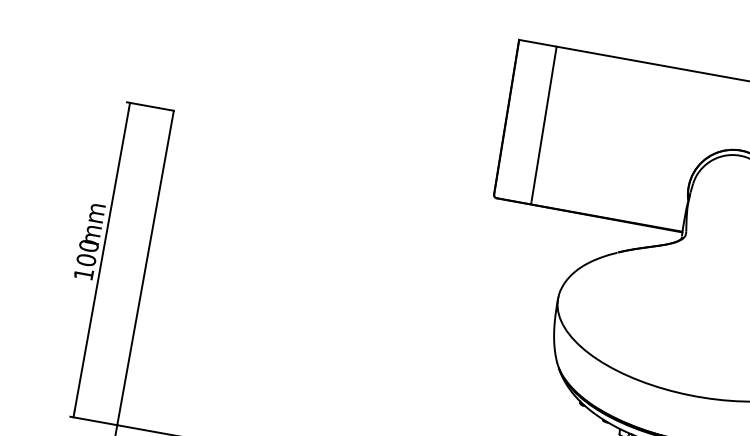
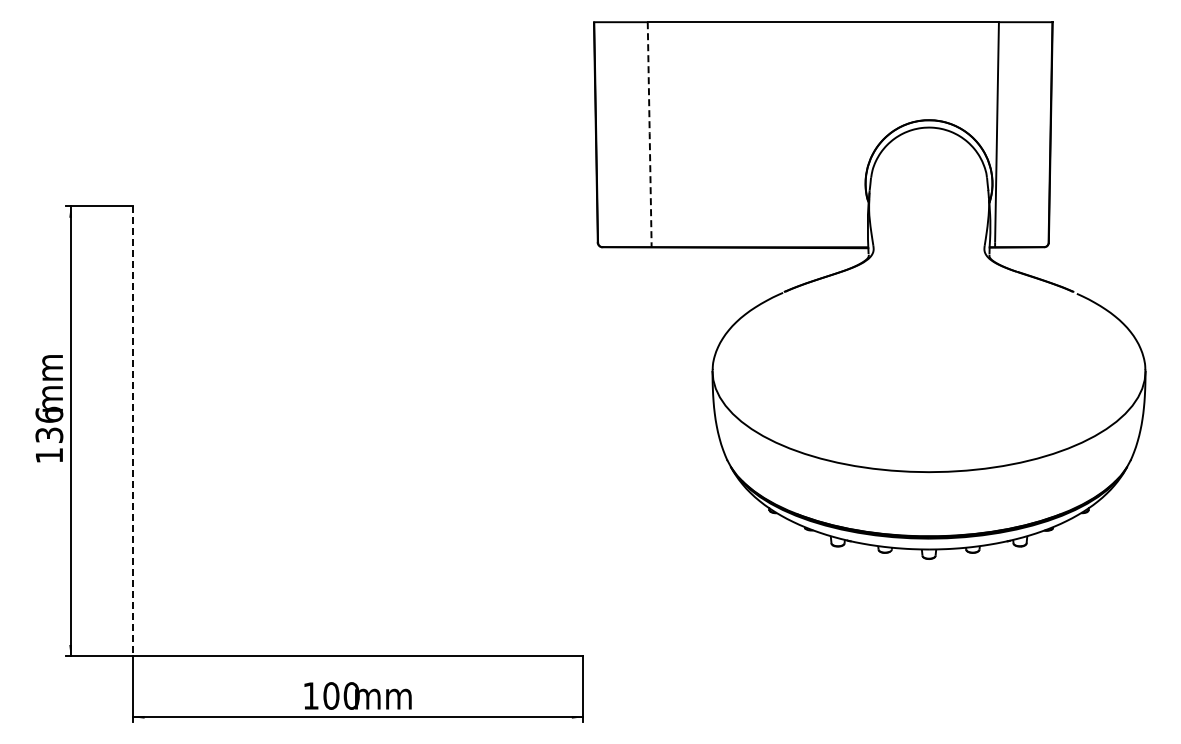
line: (543, 124) -> (649, 133), solid -> dashed
text: (87, 252) -> (49, 424), 100 -> 136
line: (145, 268) -> (133, 431), solid -> dashed

